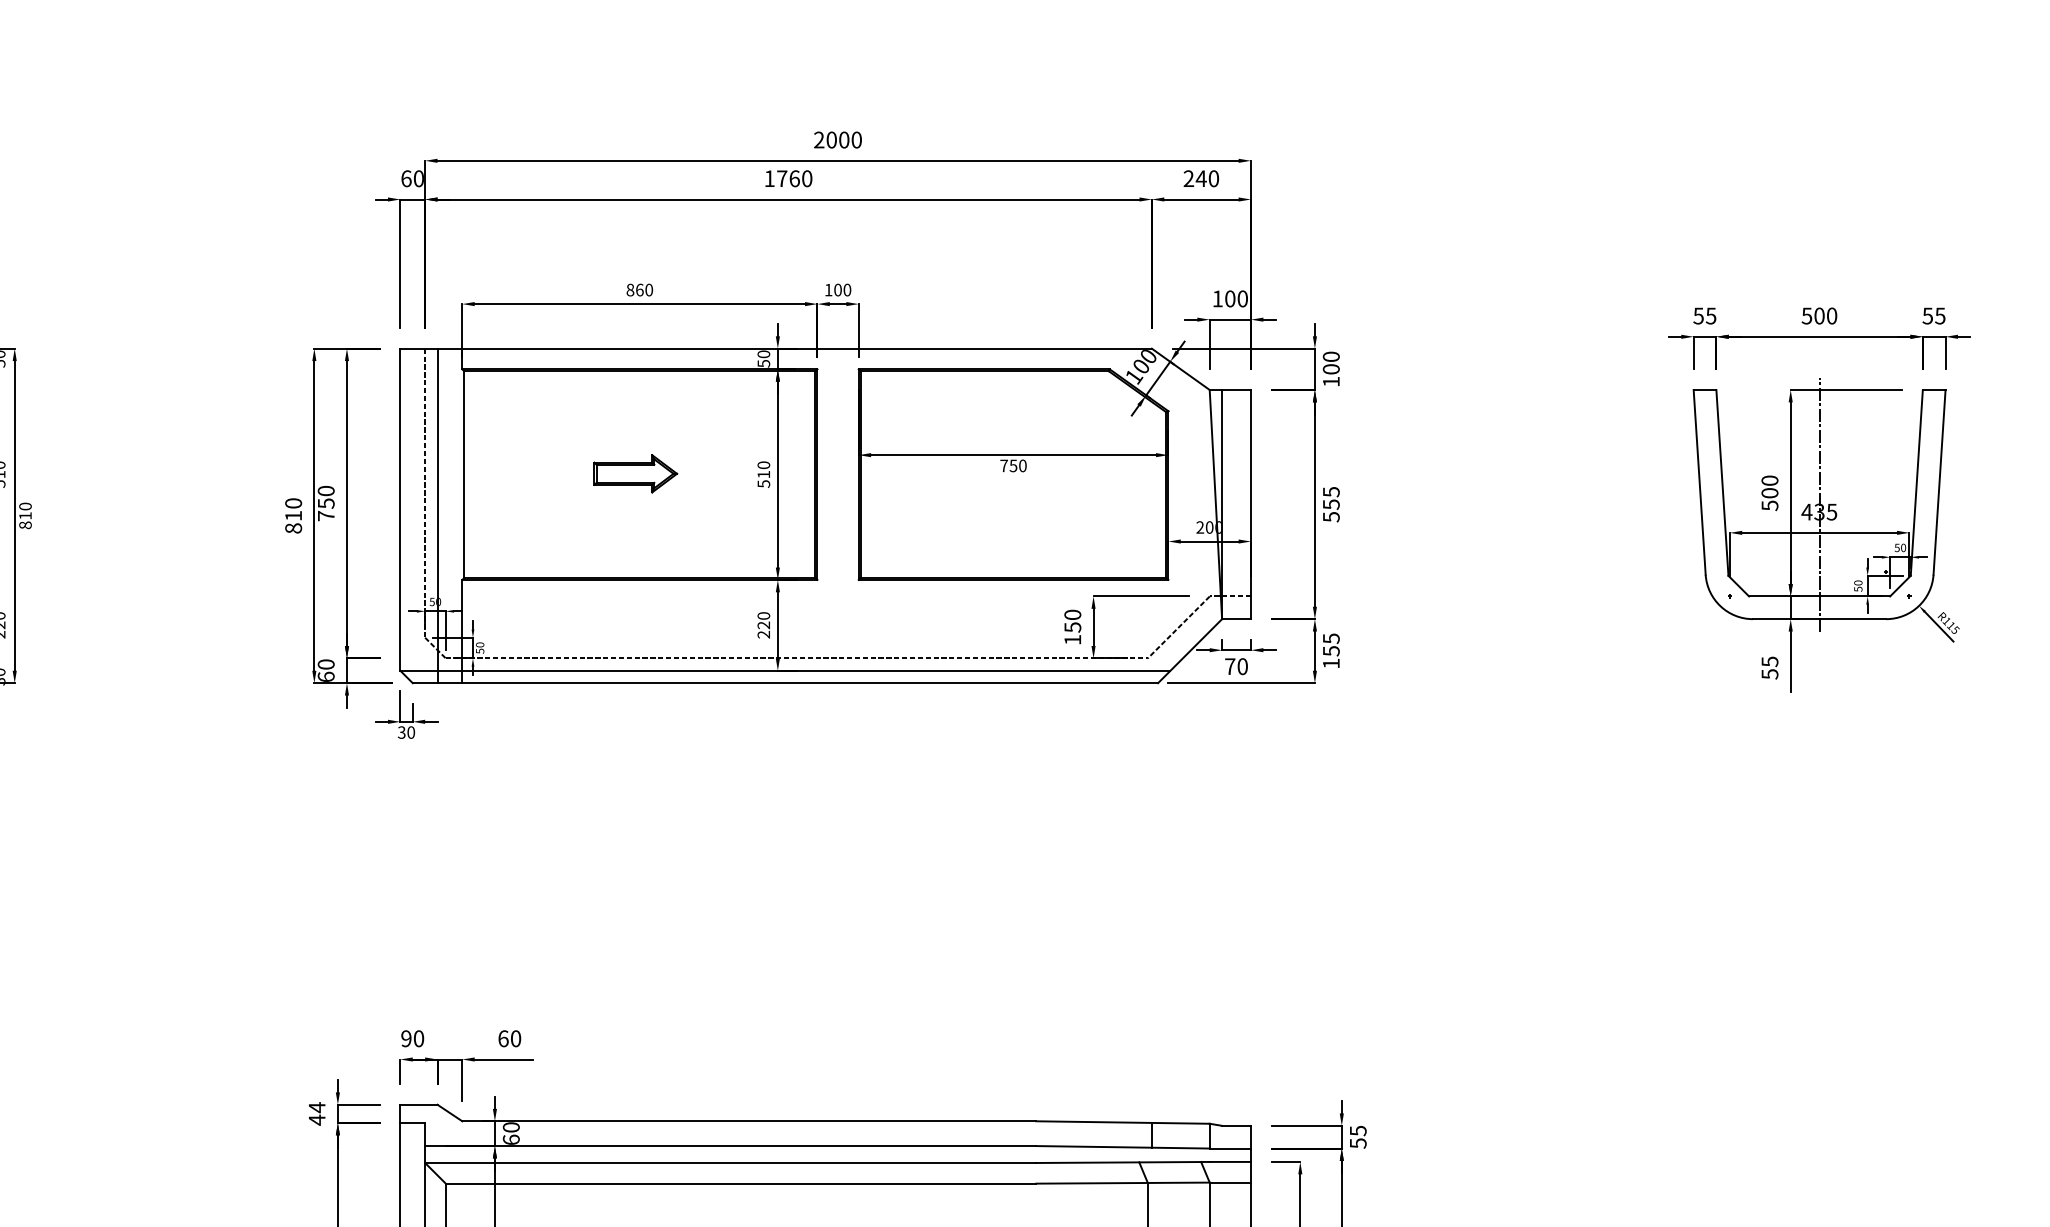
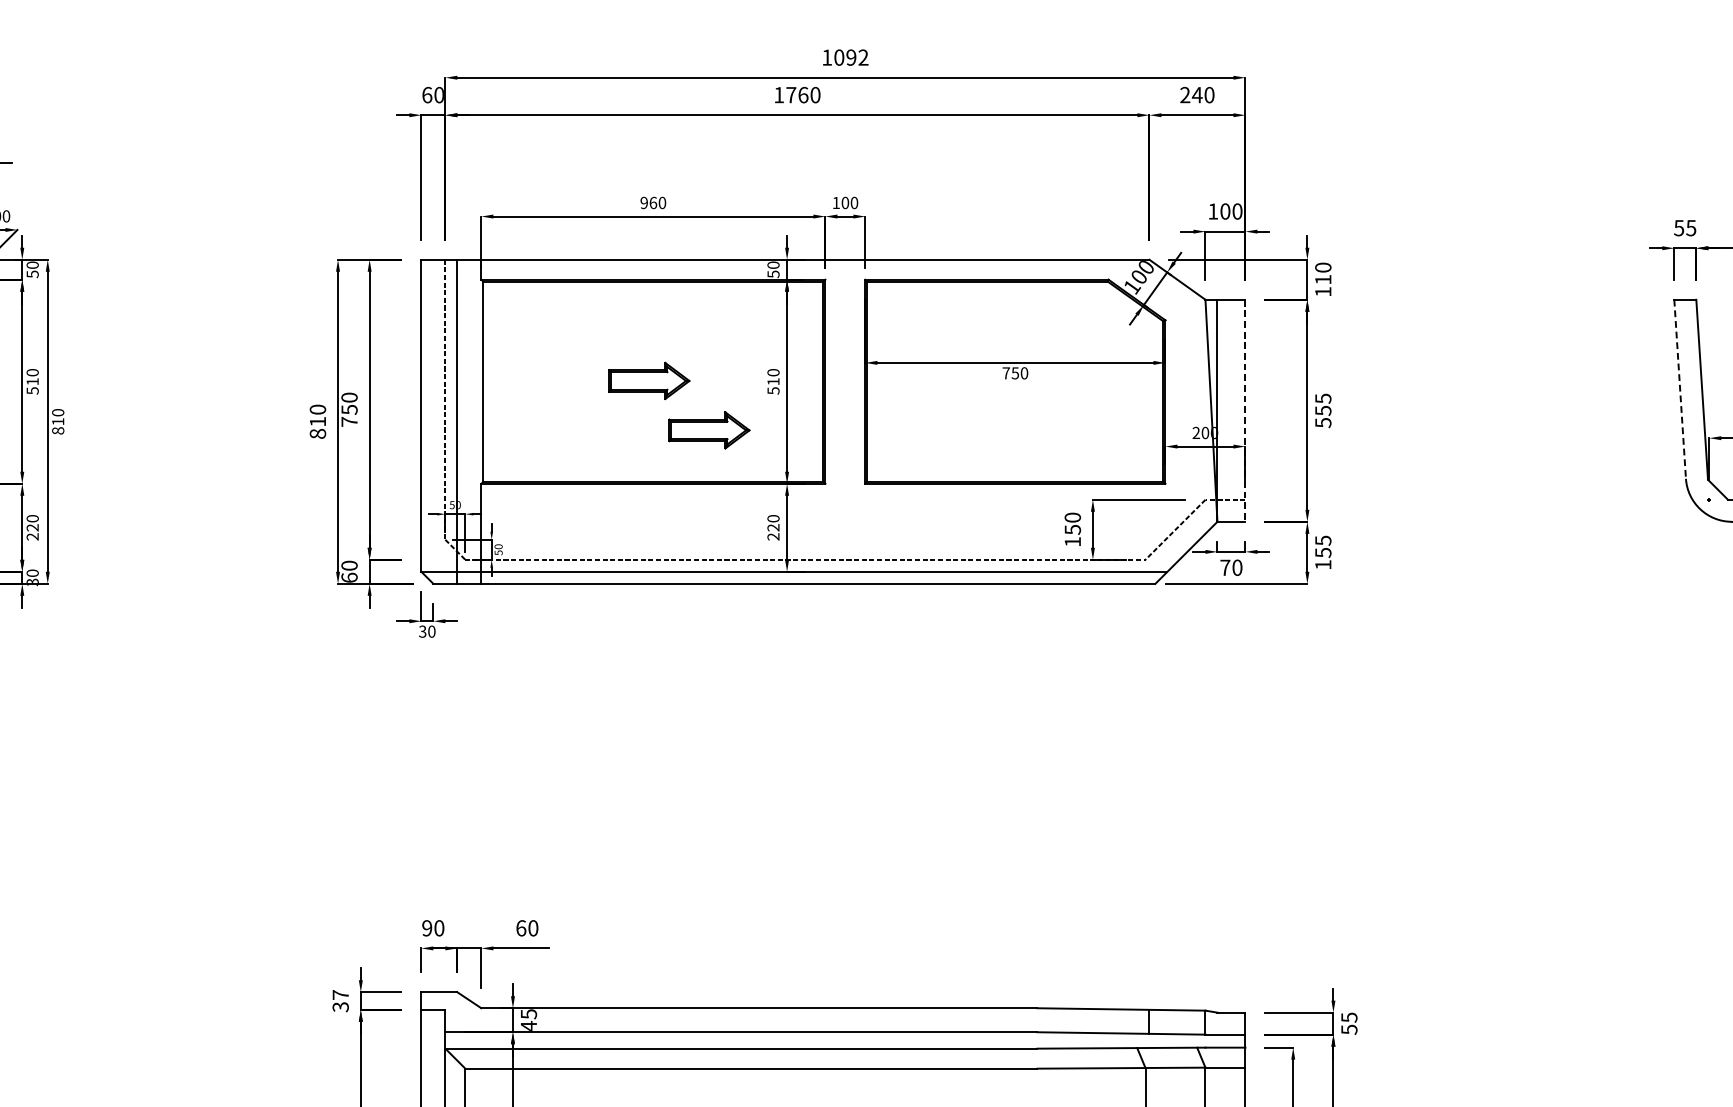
text: (837, 139) -> (844, 57), 2000 -> 1092
text: (630, 289) -> (644, 202), 860 -> 960
text: (1330, 369) -> (1322, 279), 100 -> 110
line: (1699, 482) -> (1679, 389), solid -> dashed
line: (1251, 504) -> (1245, 410), solid -> dashed
part: (697, 524) -> (709, 430), added
text: (316, 1113) -> (340, 1000), 44 -> 37
text: (510, 1133) -> (528, 1020), 60 -> 45

